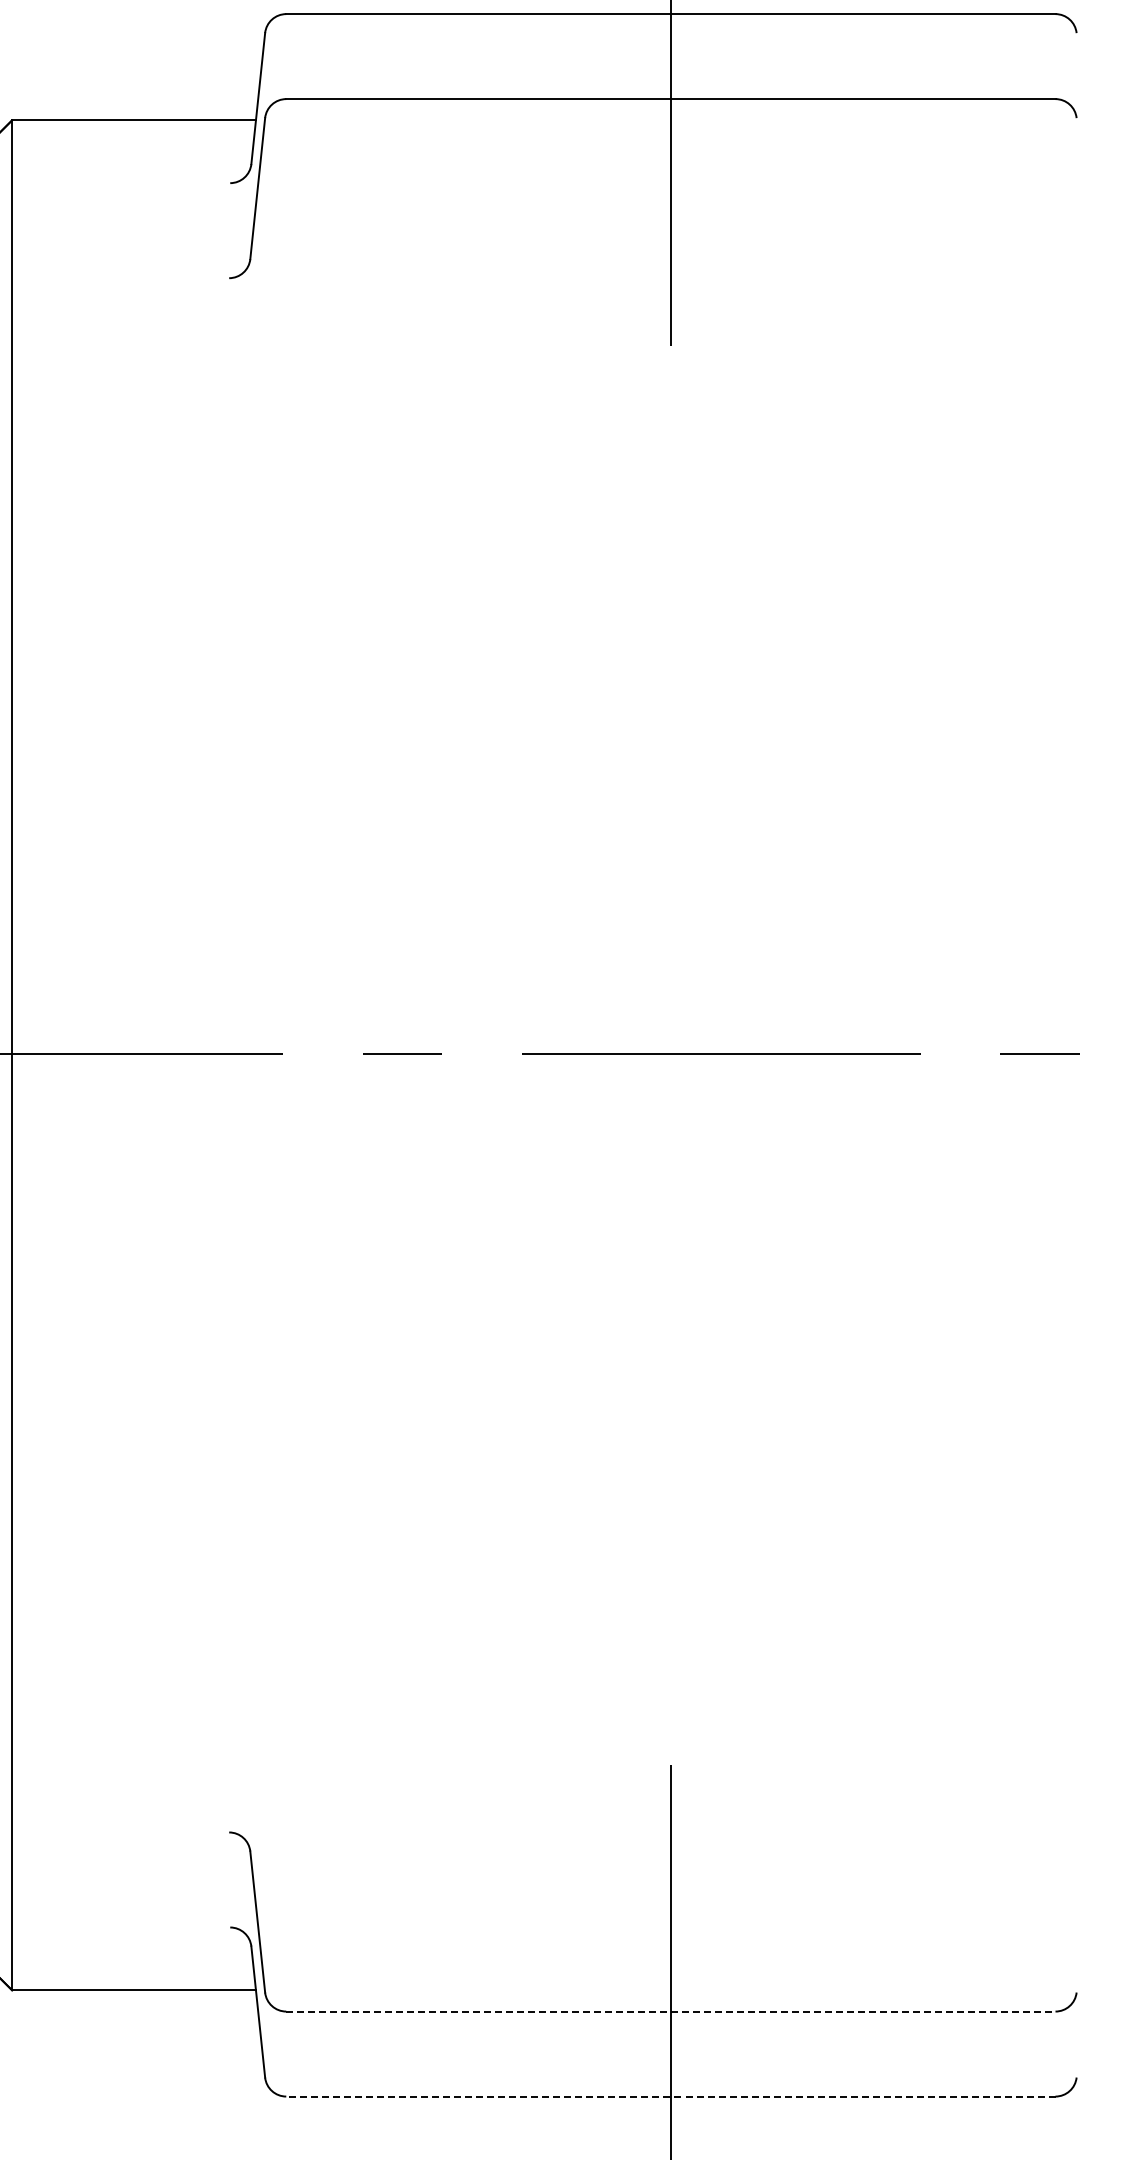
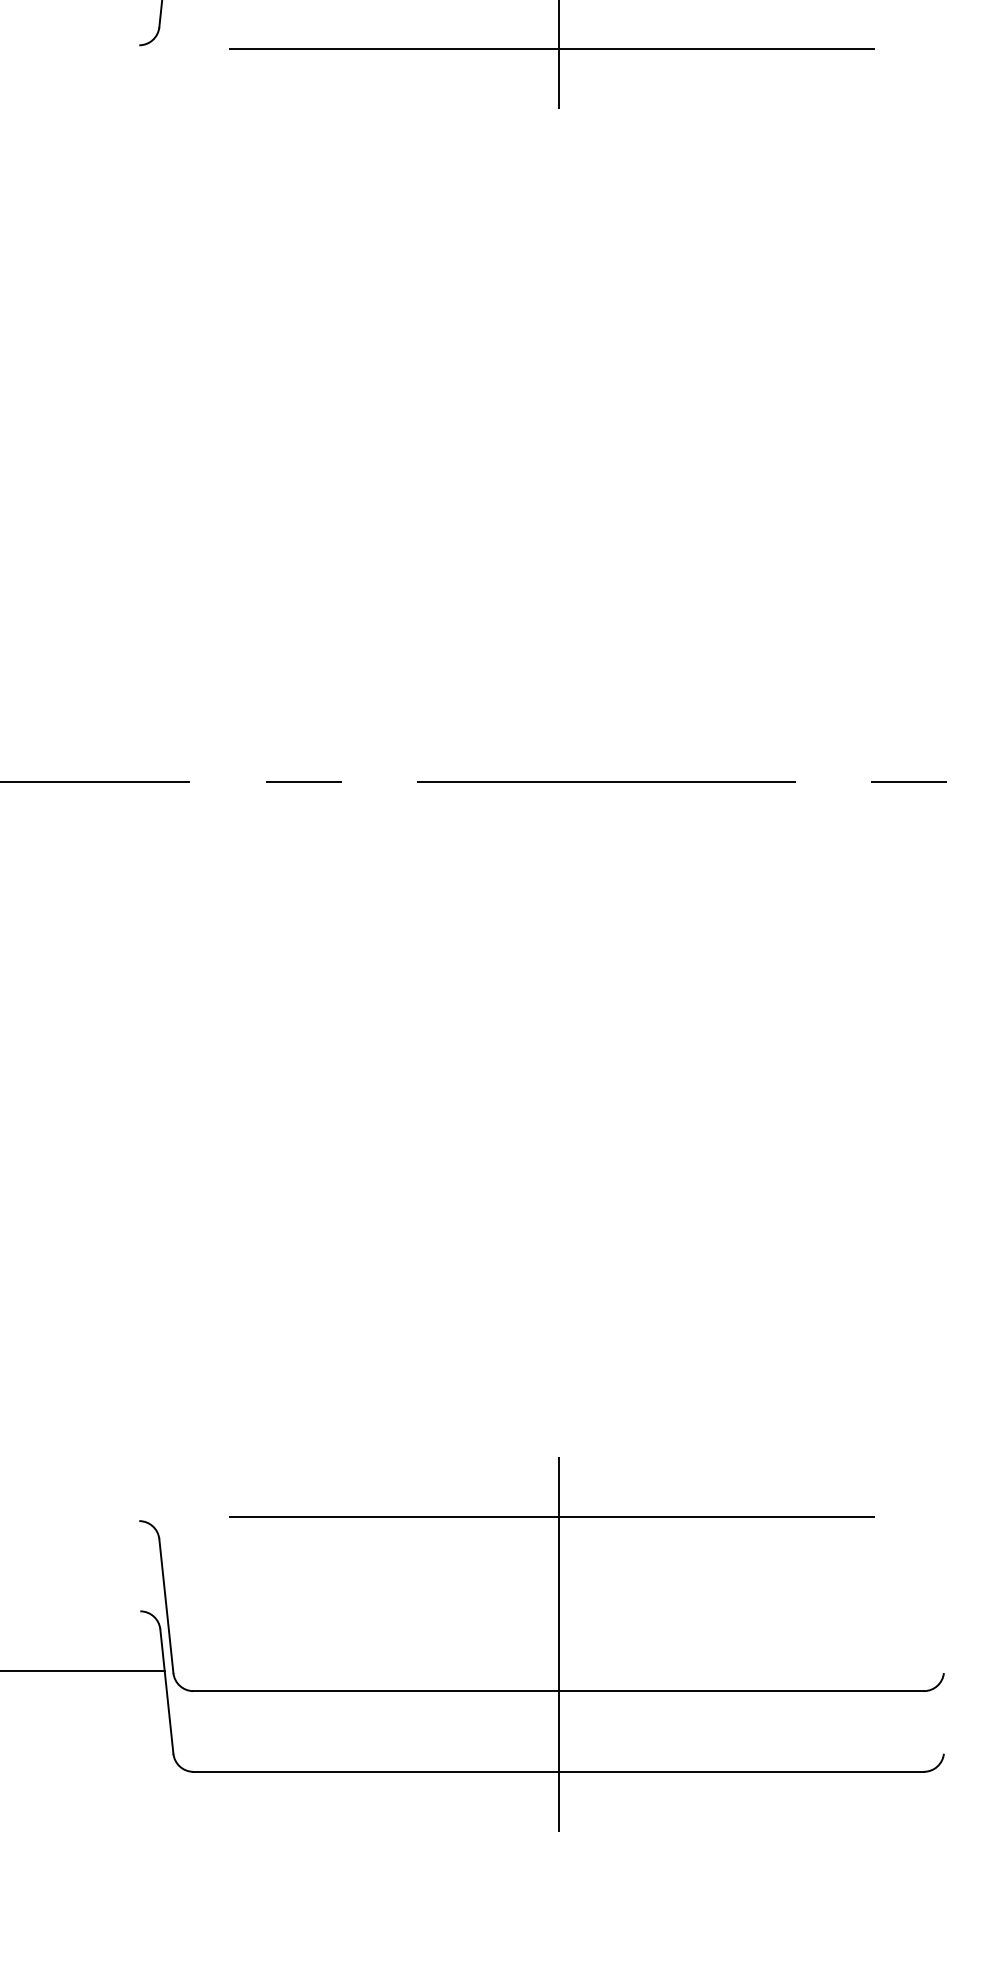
line: (663, 281) -> (551, 48), added
line: (663, 1828) -> (551, 1517), added
line: (670, 2011) -> (558, 1691), dashed -> solid
line: (670, 2096) -> (558, 1771), dashed -> solid

